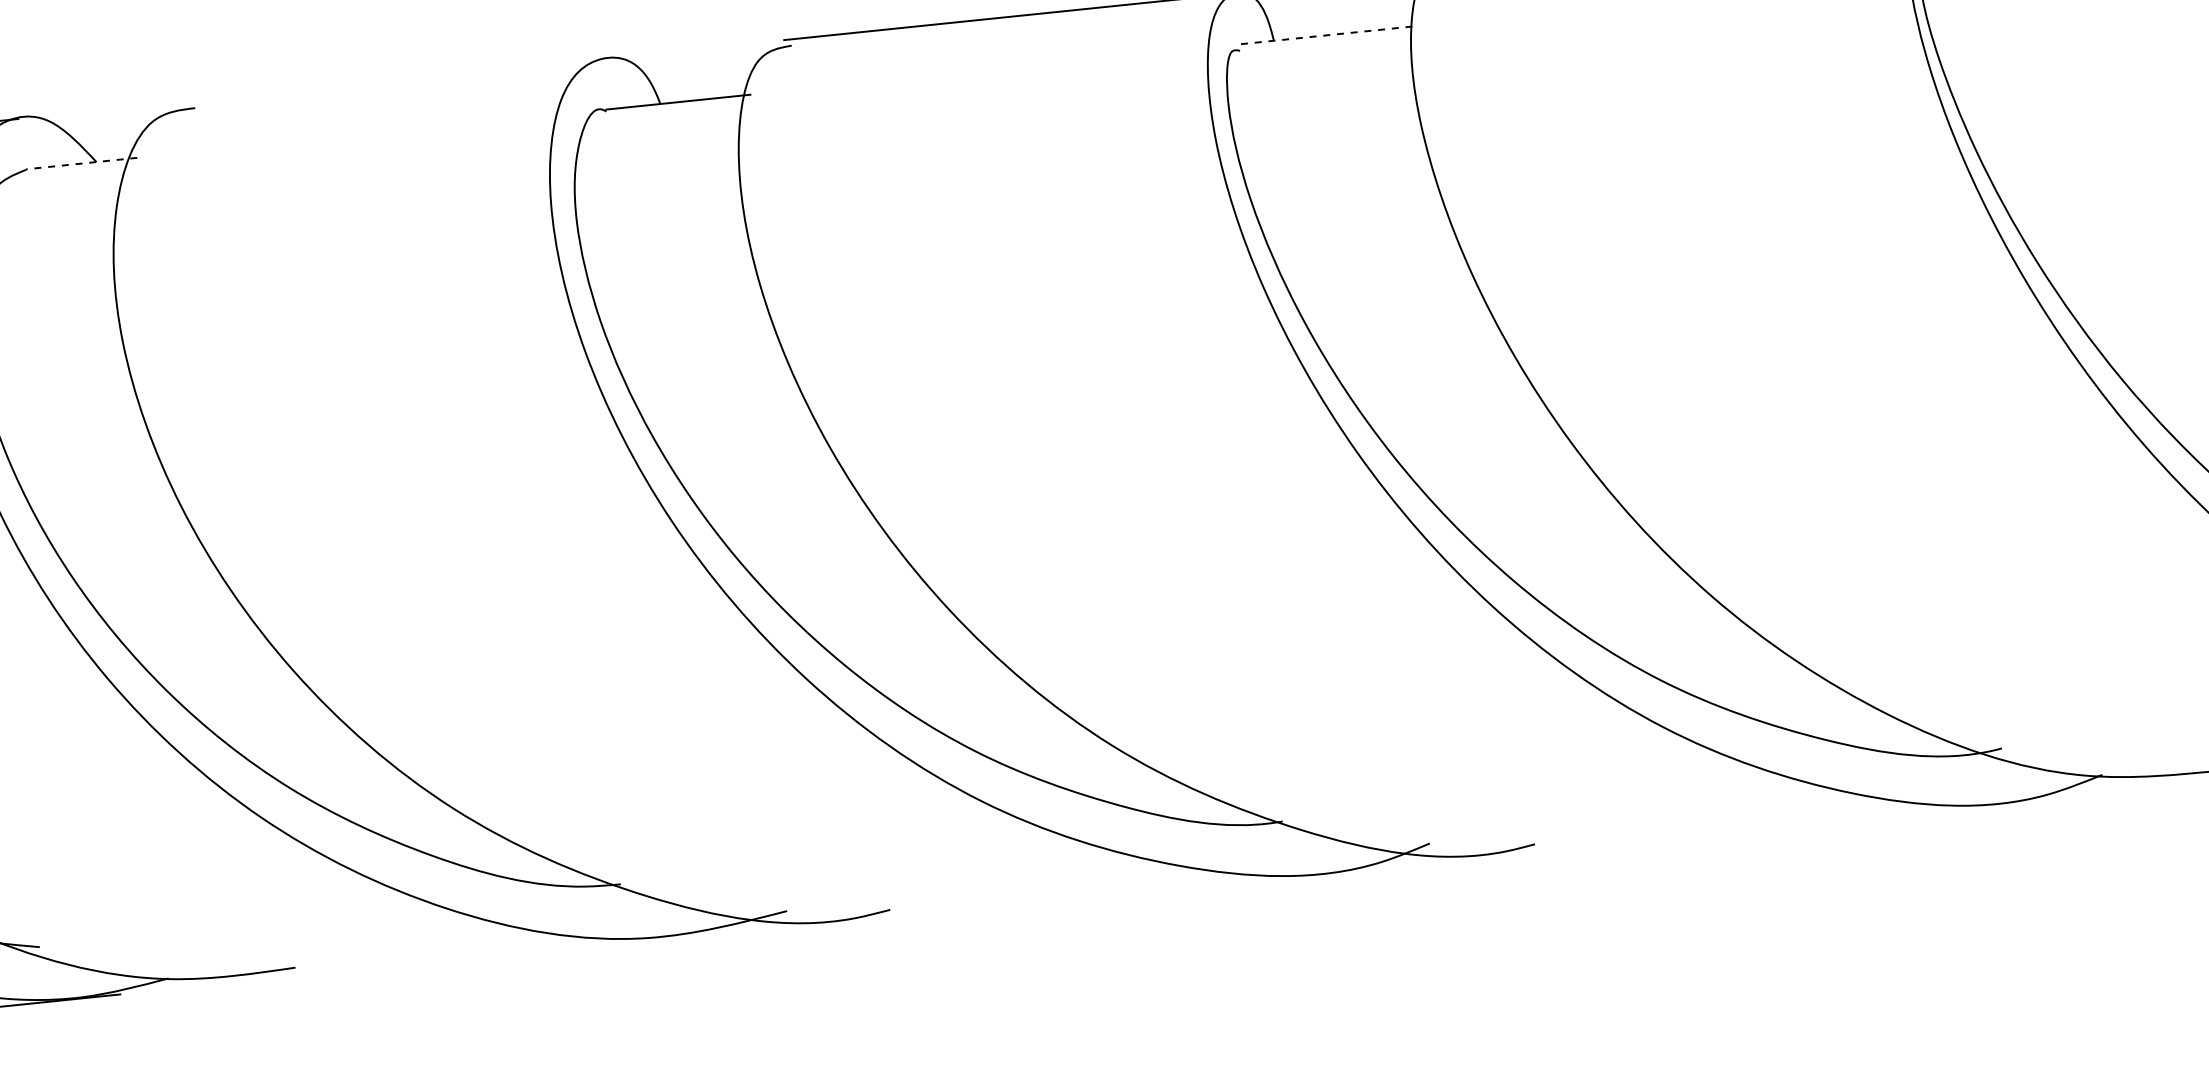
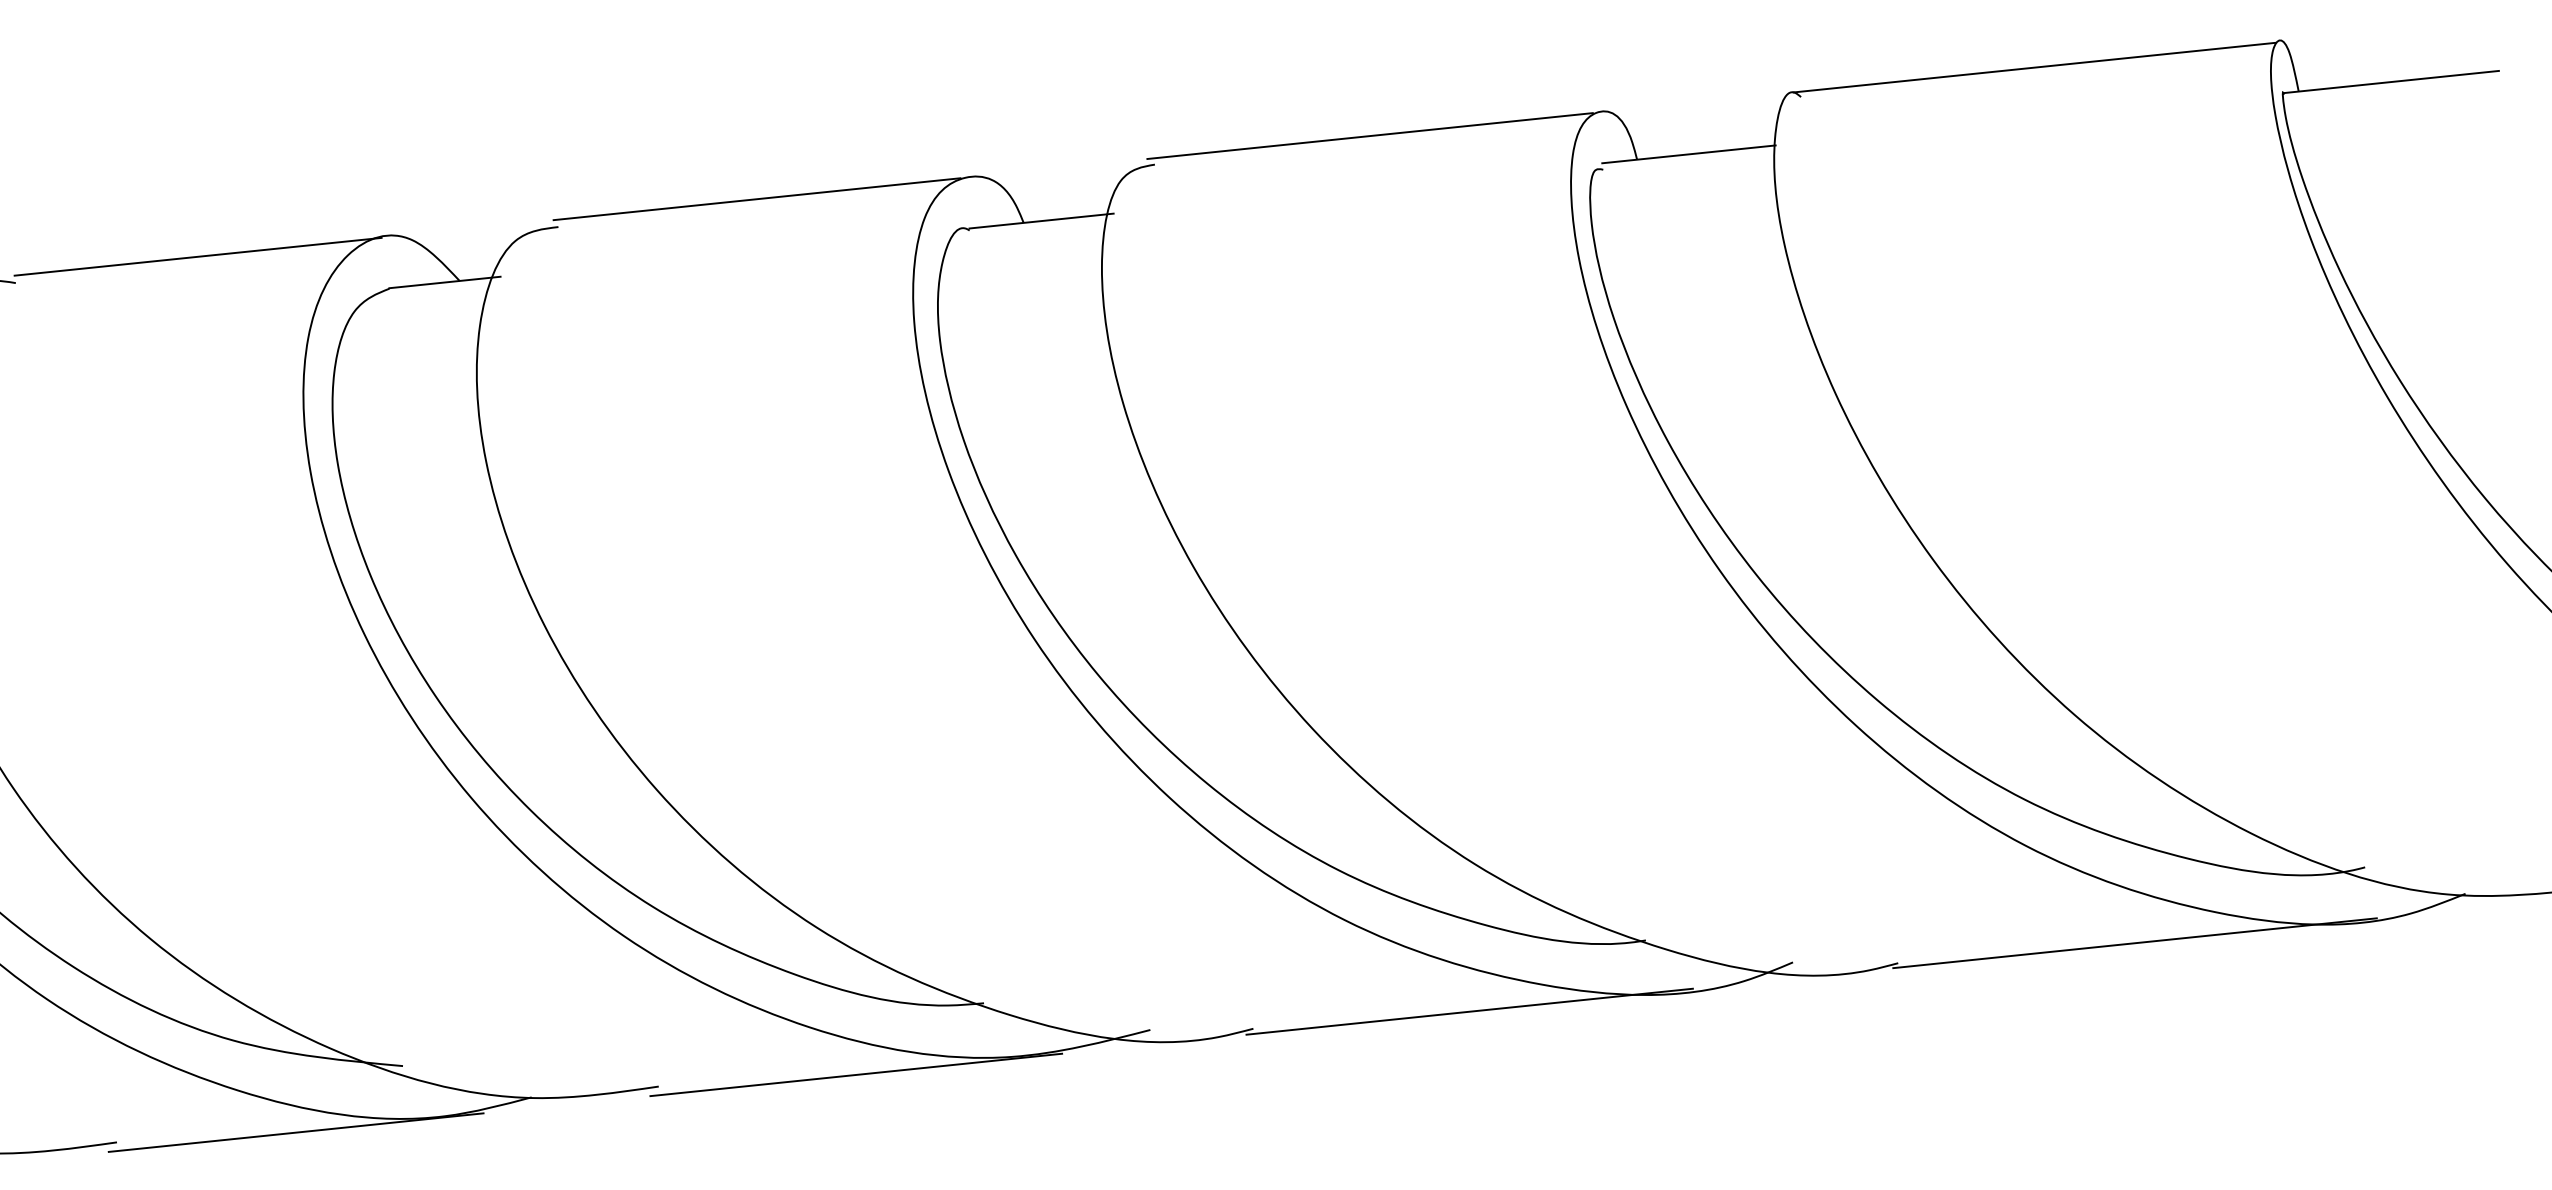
line: (1325, 35) -> (1688, 154), dashed -> solid
line: (393, 80) -> (756, 199), added
line: (81, 163) -> (444, 282), dashed -> solid
line: (1771, 824) -> (2134, 943), added
line: (1106, 892) -> (1469, 1011), added
line: (493, 955) -> (856, 1074), added

